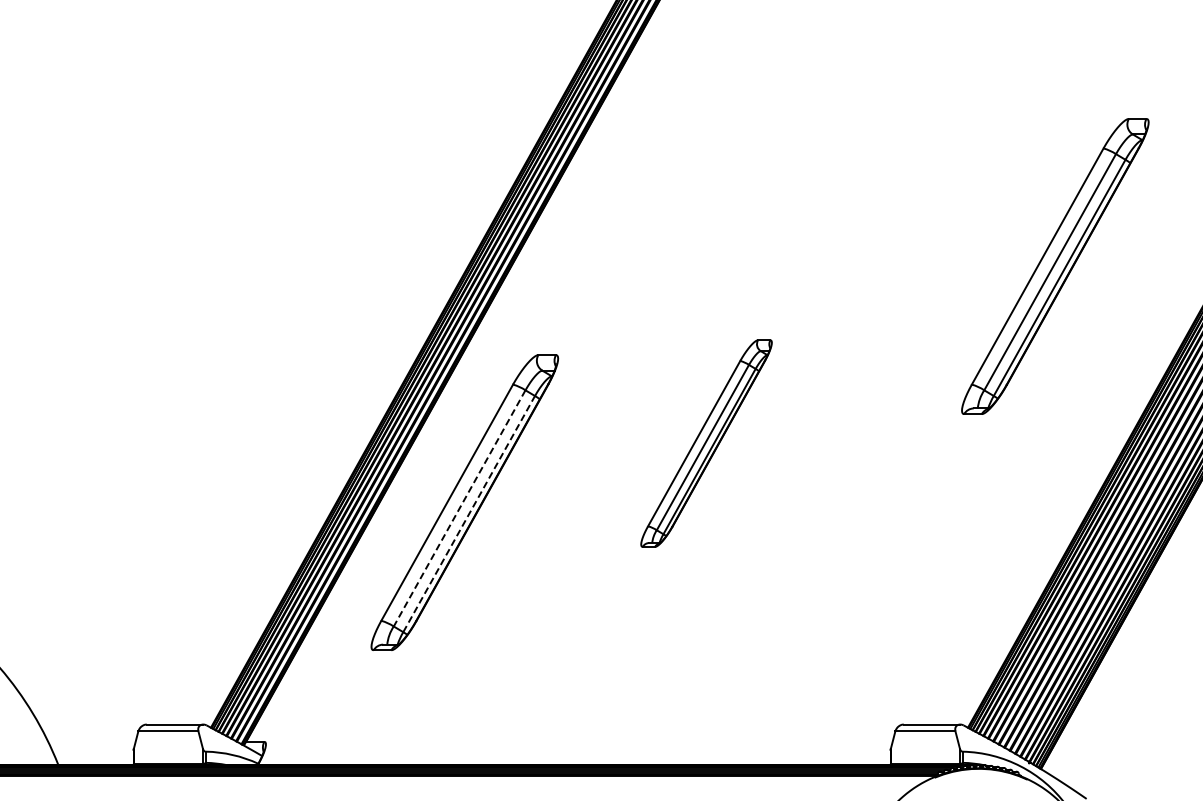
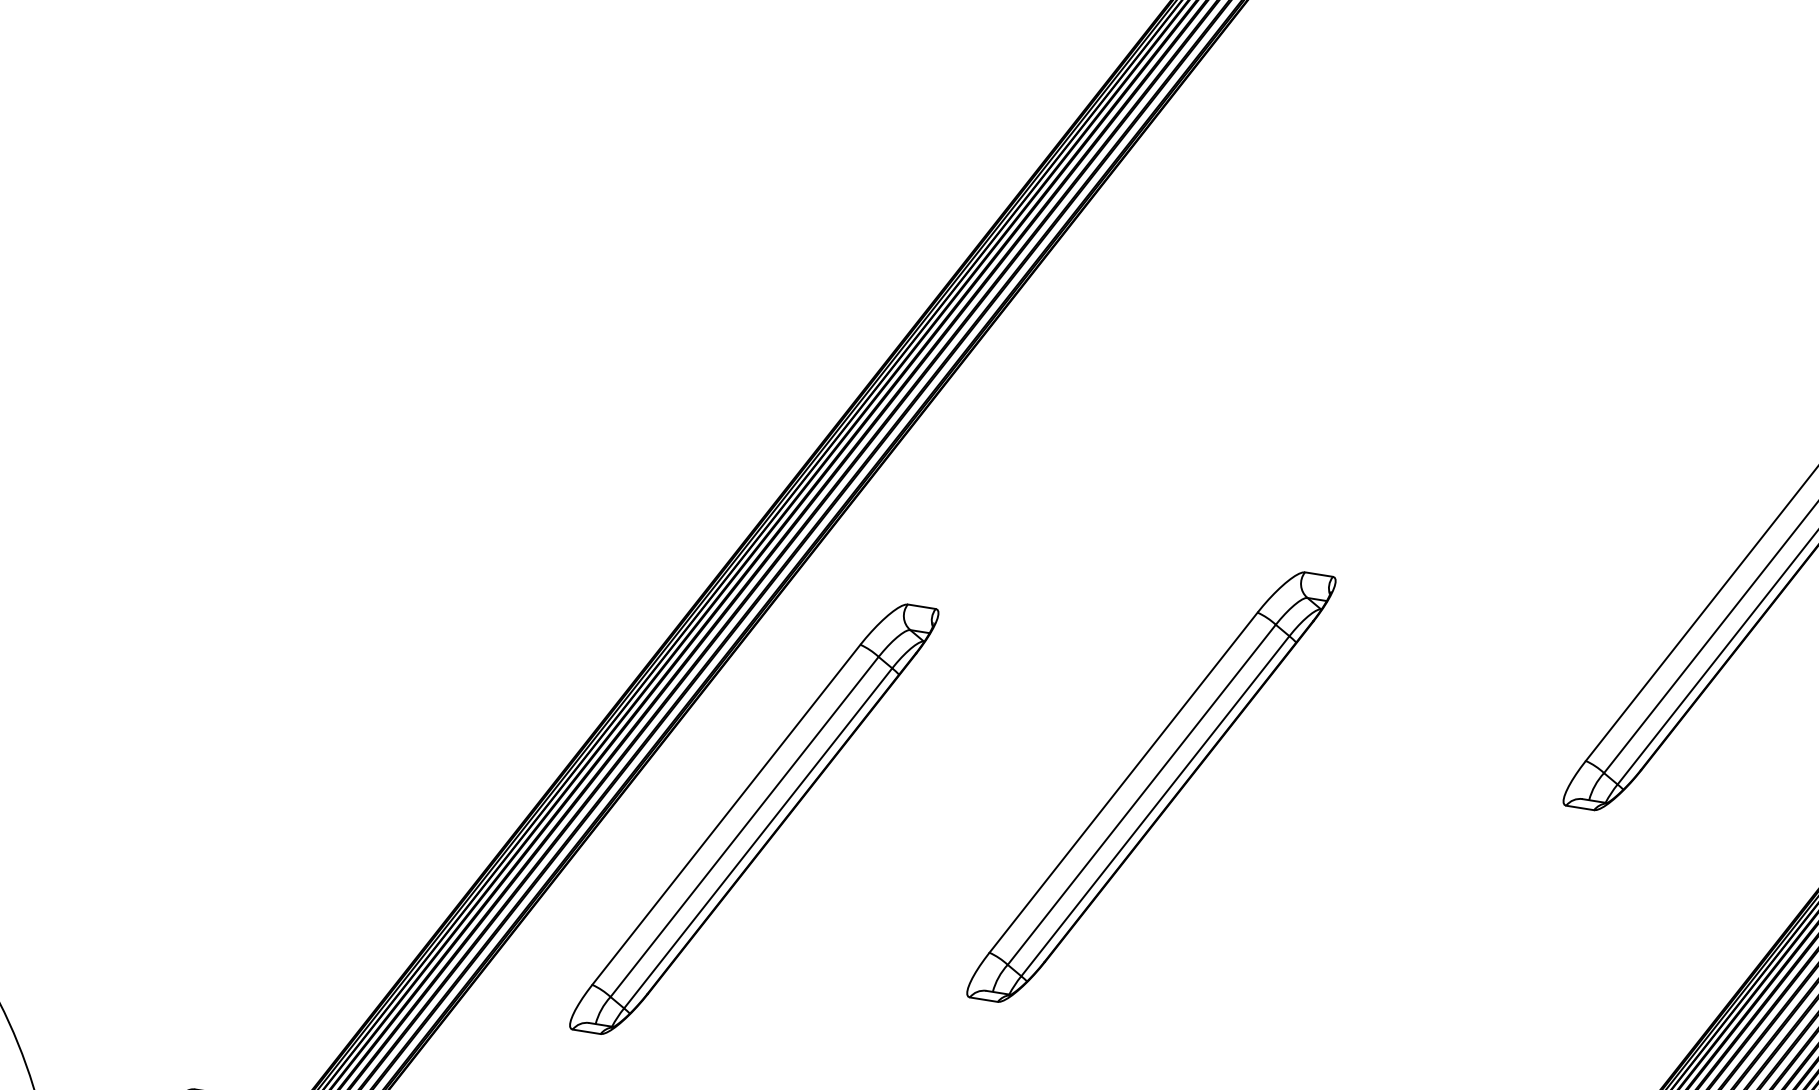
part: (706, 443) -> (1151, 786), size x1.43
line: (459, 508) -> (744, 827), dashed -> solid
line: (469, 513) -> (758, 837), dashed -> solid

